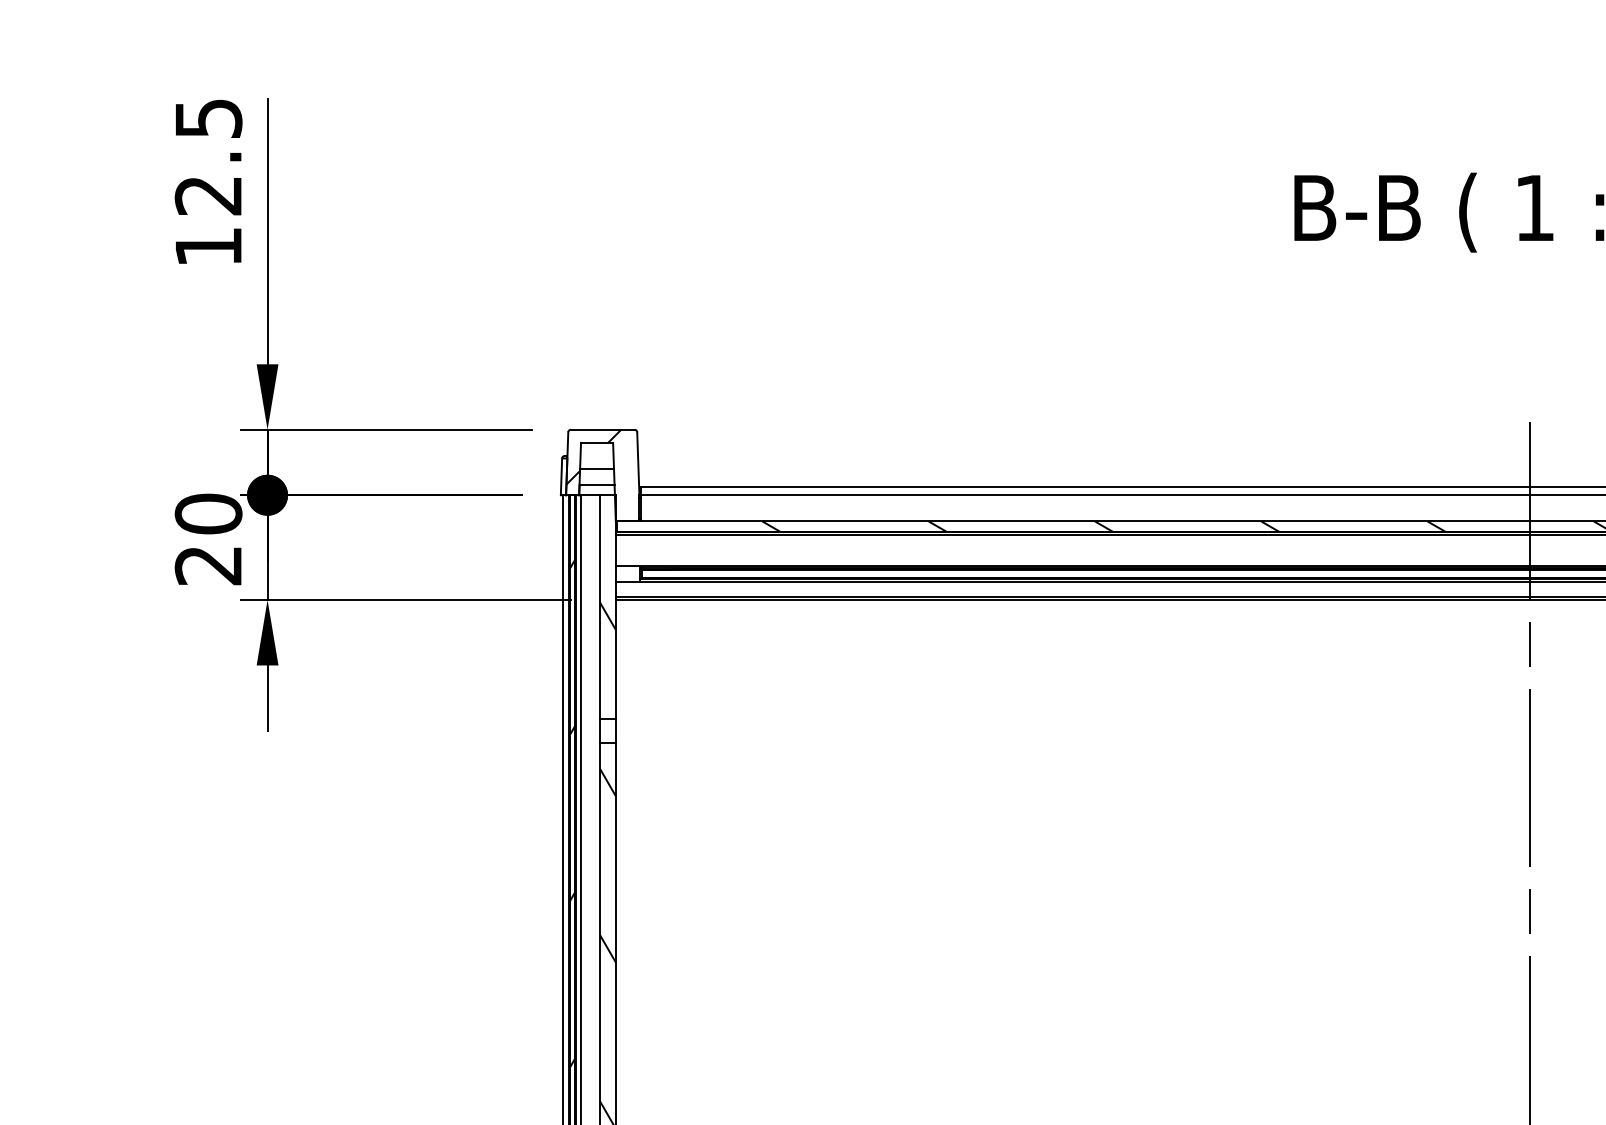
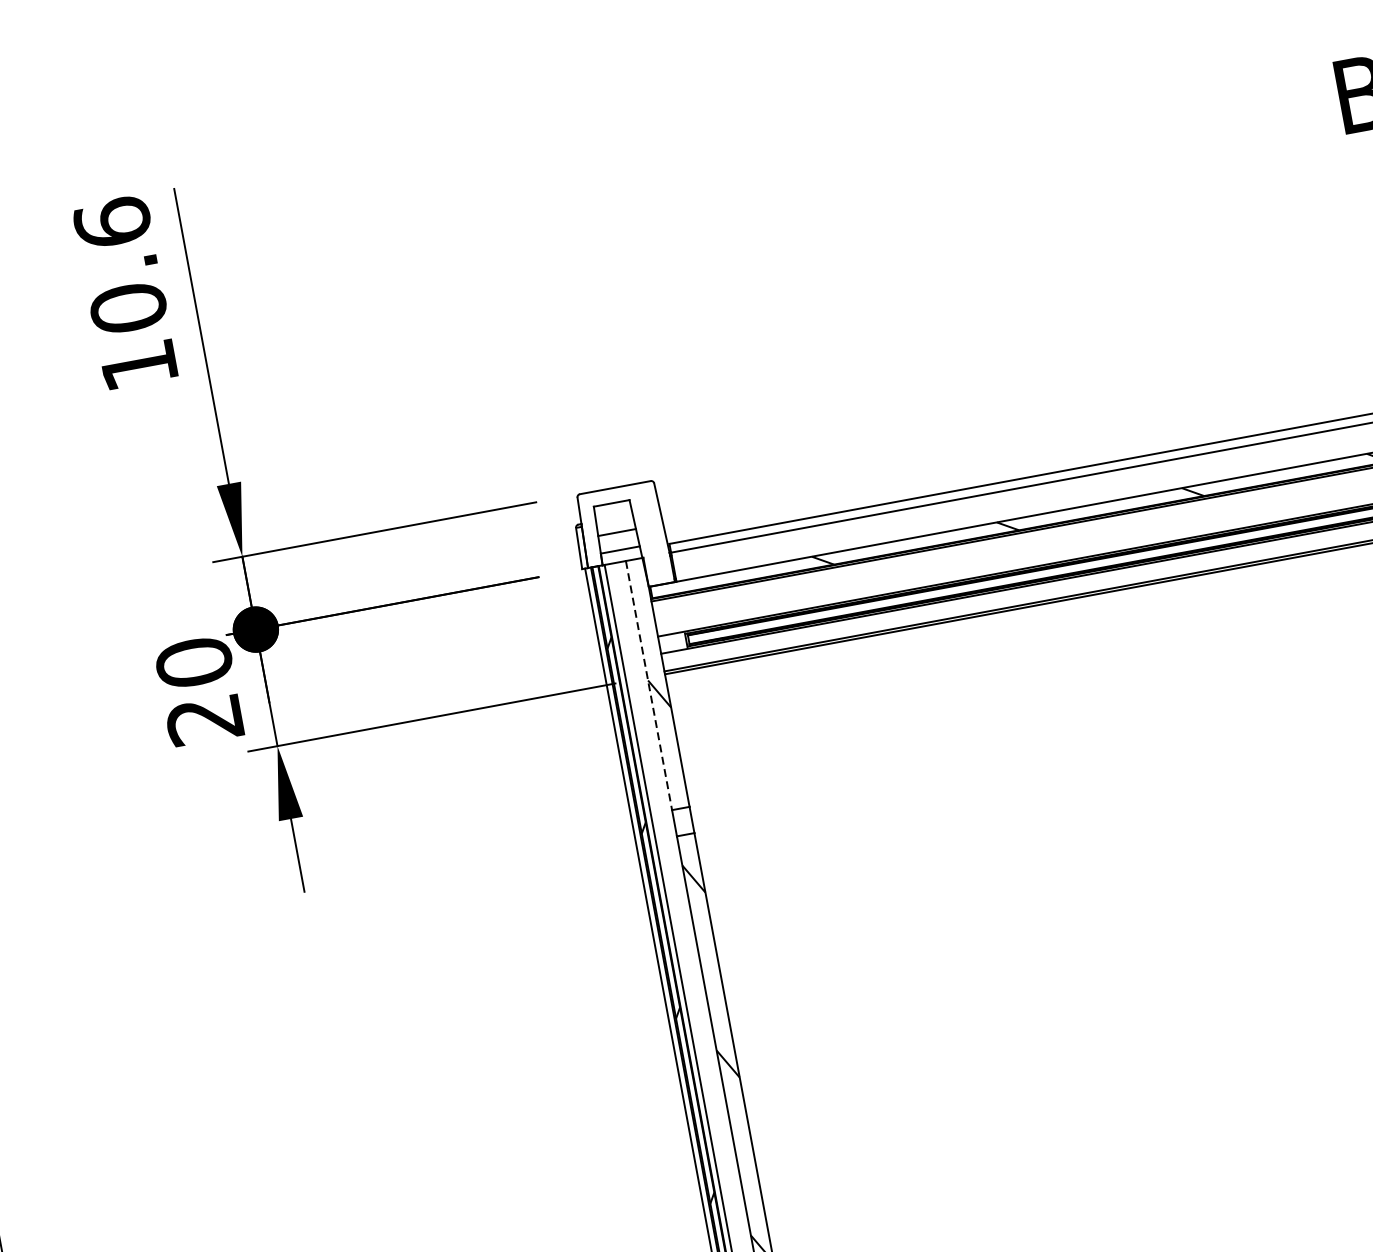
text: (208, 156) -> (120, 264), 12.5 -> 10.6
hatch: (593, 456) -> (610, 519), removed
line: (600, 607) -> (649, 685), solid -> dashed

